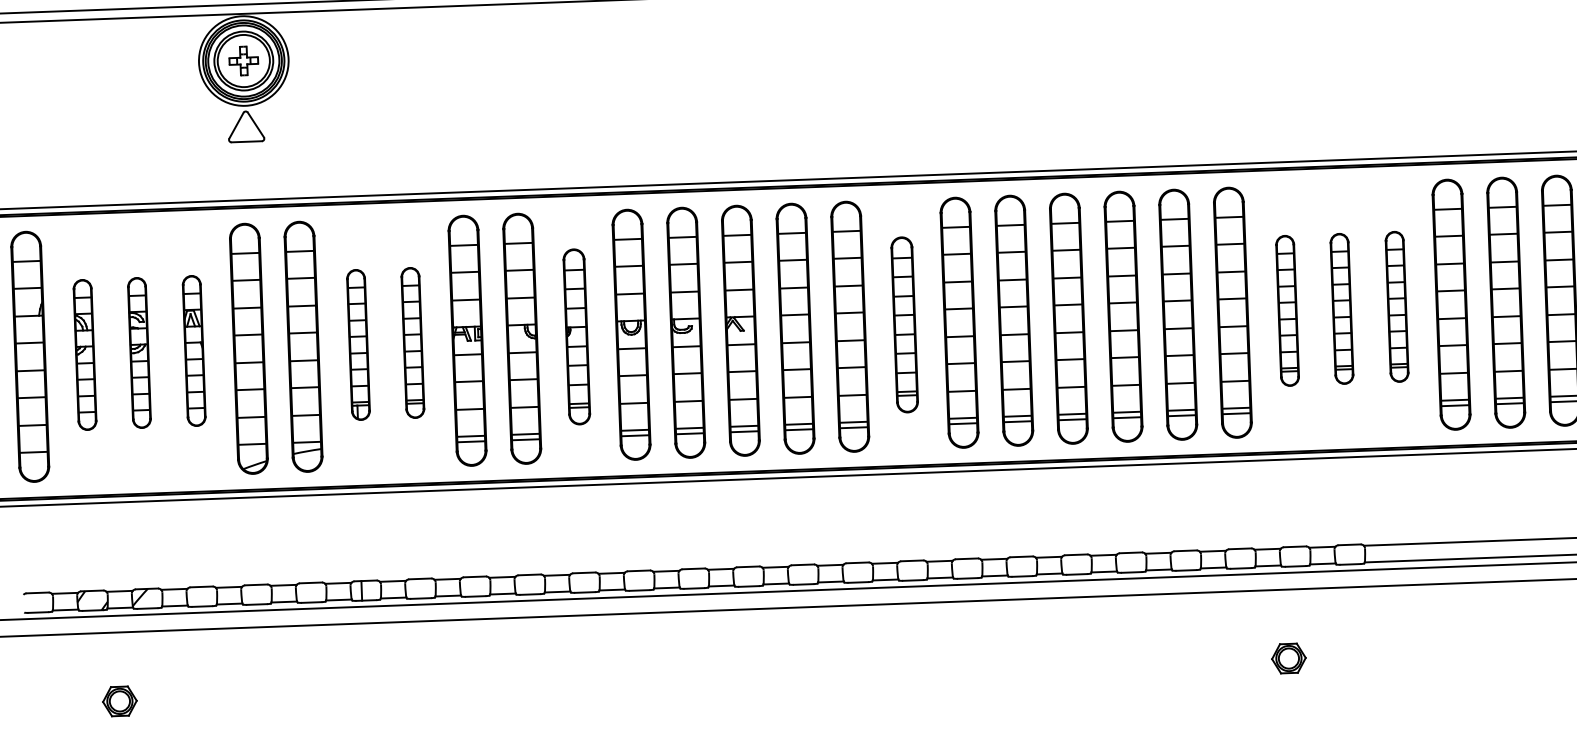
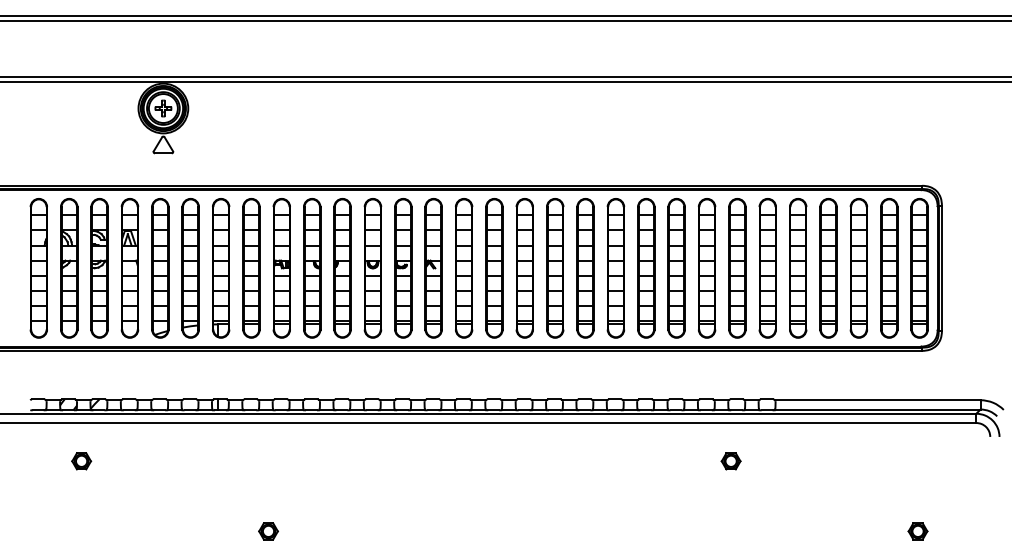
part: (1397, 307) -> (798, 268), size x1.67
part: (1341, 309) -> (767, 268), size x1.67
part: (1287, 311) -> (737, 268), size x1.67
part: (904, 325) -> (524, 268), size x1.43
part: (576, 337) -> (342, 268), size x1.43
part: (412, 343) -> (251, 268), size x1.67
part: (358, 345) -> (221, 268), size x1.67
part: (193, 351) -> (129, 268), size x1.67
part: (139, 353) -> (99, 268), size x1.67
part: (85, 355) -> (69, 268), size x1.67

